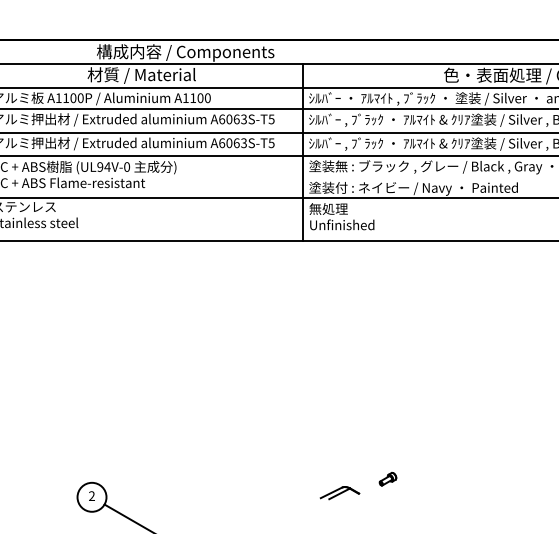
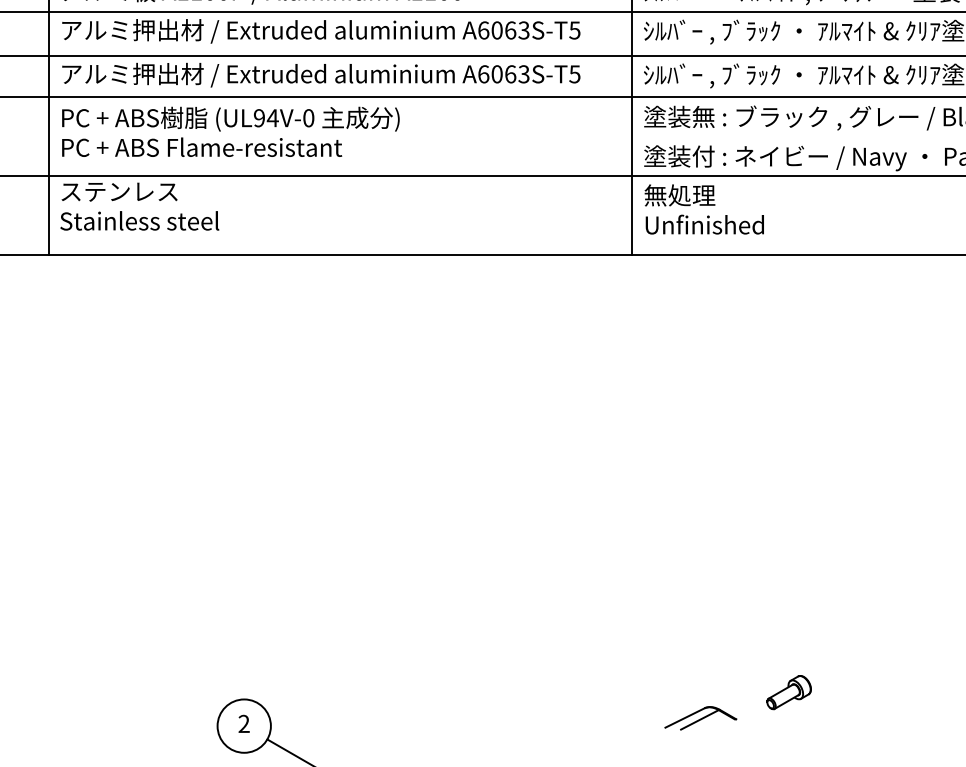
part: (387, 479) -> (788, 693), size x1.43

